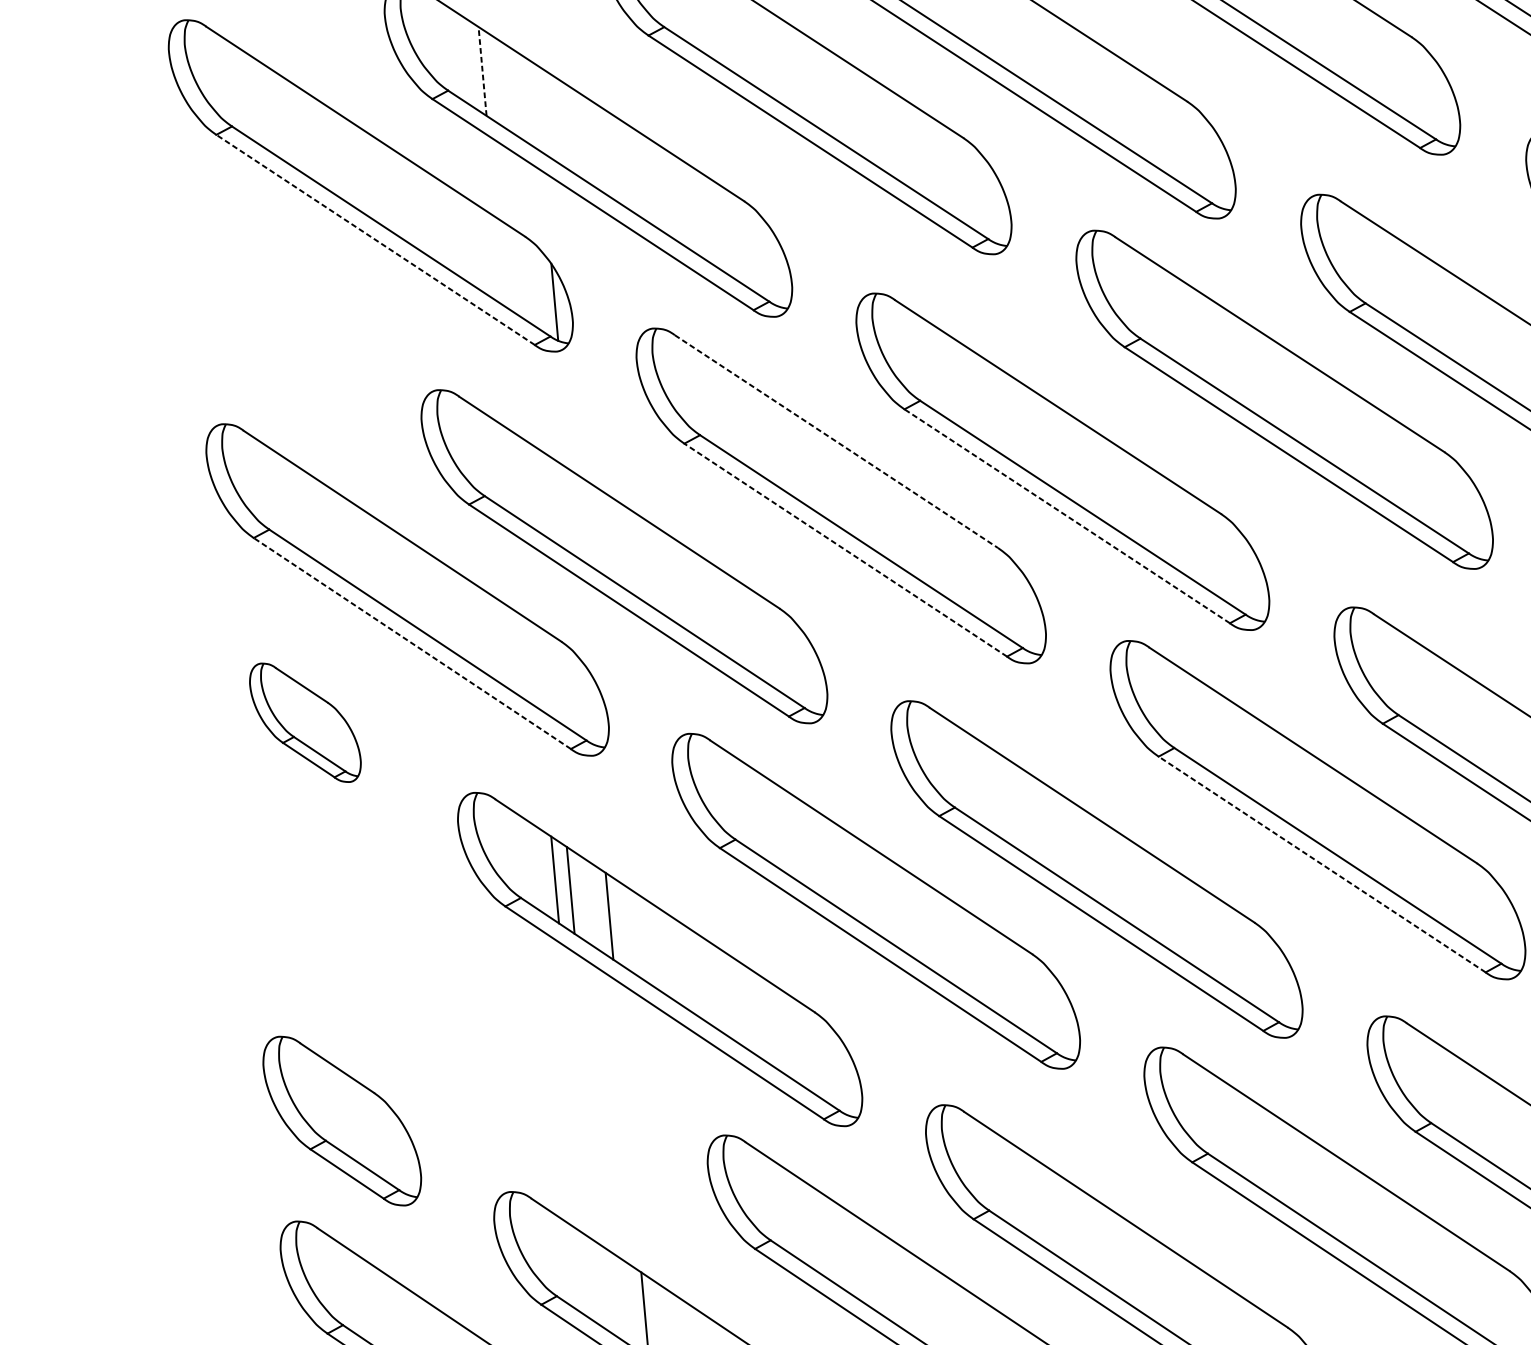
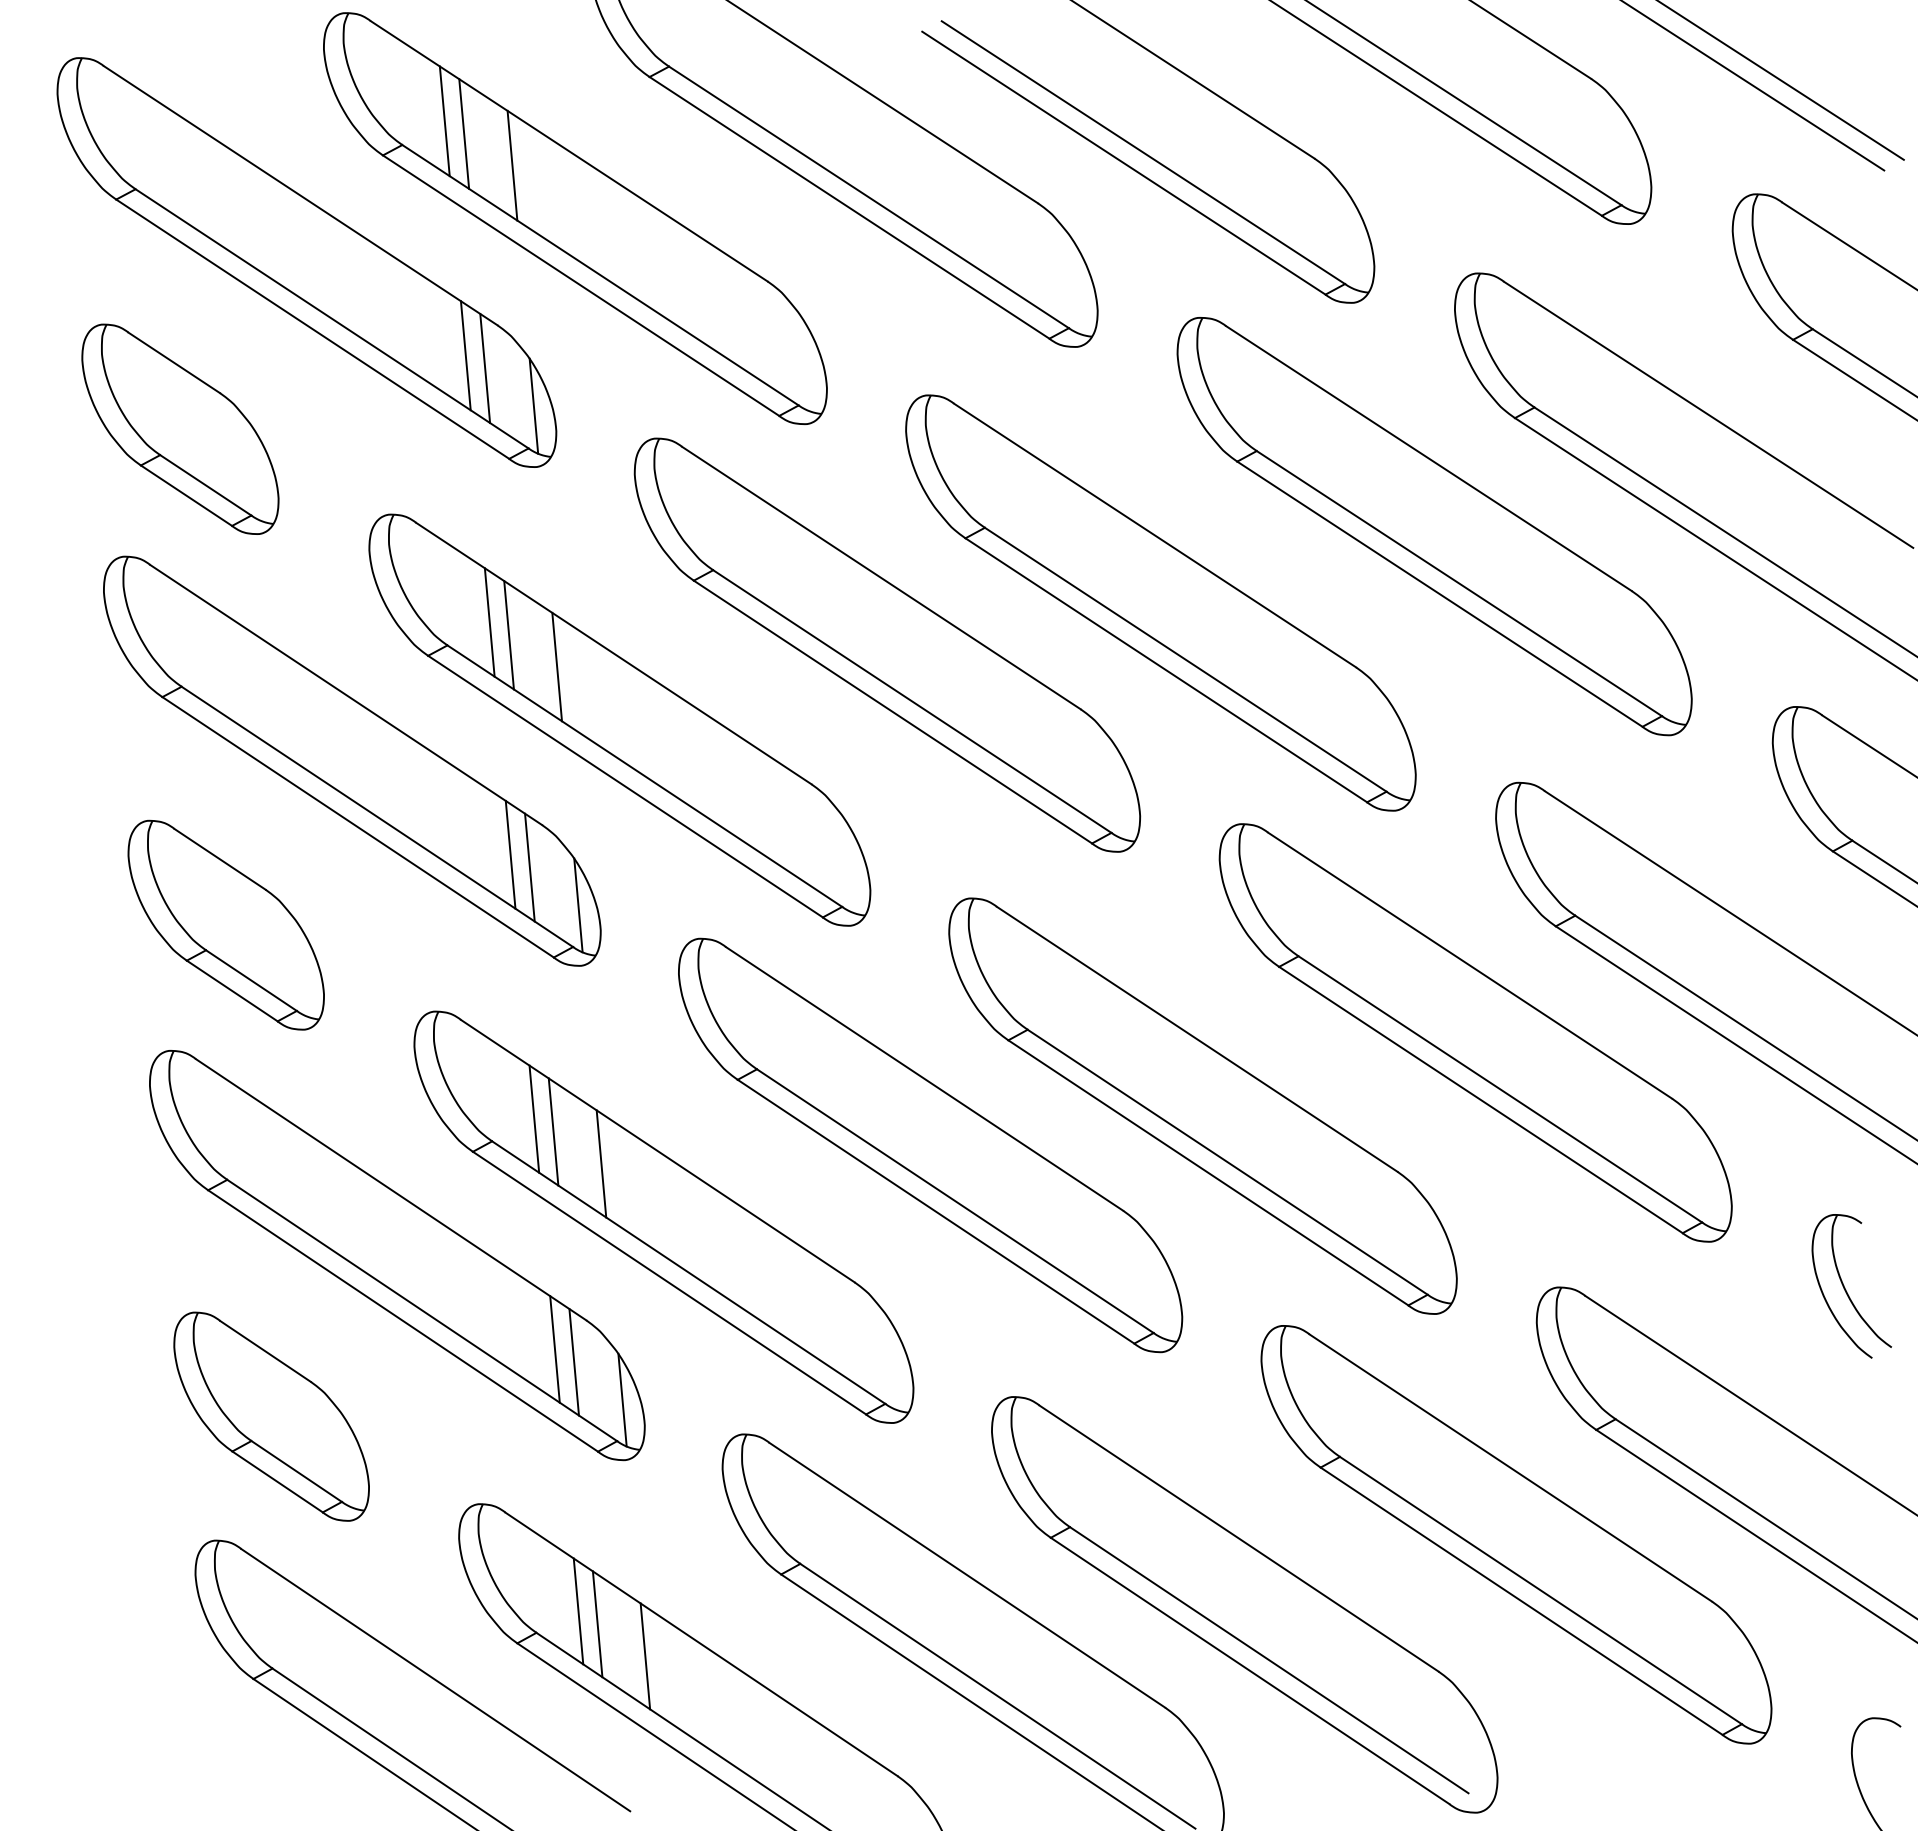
line: (482, 70) -> (444, 120), dashed -> solid
line: (498, 81) -> (464, 133), added
line: (537, 107) -> (512, 165), added
line: (375, 239) -> (312, 328), dashed -> solid
line: (499, 261) -> (465, 355), added
line: (515, 271) -> (485, 368), added
part: (268, 320) -> (180, 428), added
line: (836, 441) -> (881, 578), dashed -> solid
line: (518, 477) -> (489, 622), added
line: (534, 488) -> (508, 635), added
line: (573, 513) -> (557, 666), added
line: (1066, 516) -> (1165, 670), dashed -> solid
line: (845, 550) -> (892, 712), dashed -> solid
line: (411, 643) -> (357, 827), dashed -> solid
line: (535, 665) -> (510, 854), added
line: (551, 676) -> (529, 867), added
line: (590, 706) -> (578, 905), added
part: (304, 722) -> (225, 924), size x1.43
line: (1321, 864) -> (1480, 1100), dashed -> solid
part: (444, 990) -> (397, 1255), added
line: (590, 1278) -> (578, 1611), added
line: (606, 1289) -> (597, 1624), added

